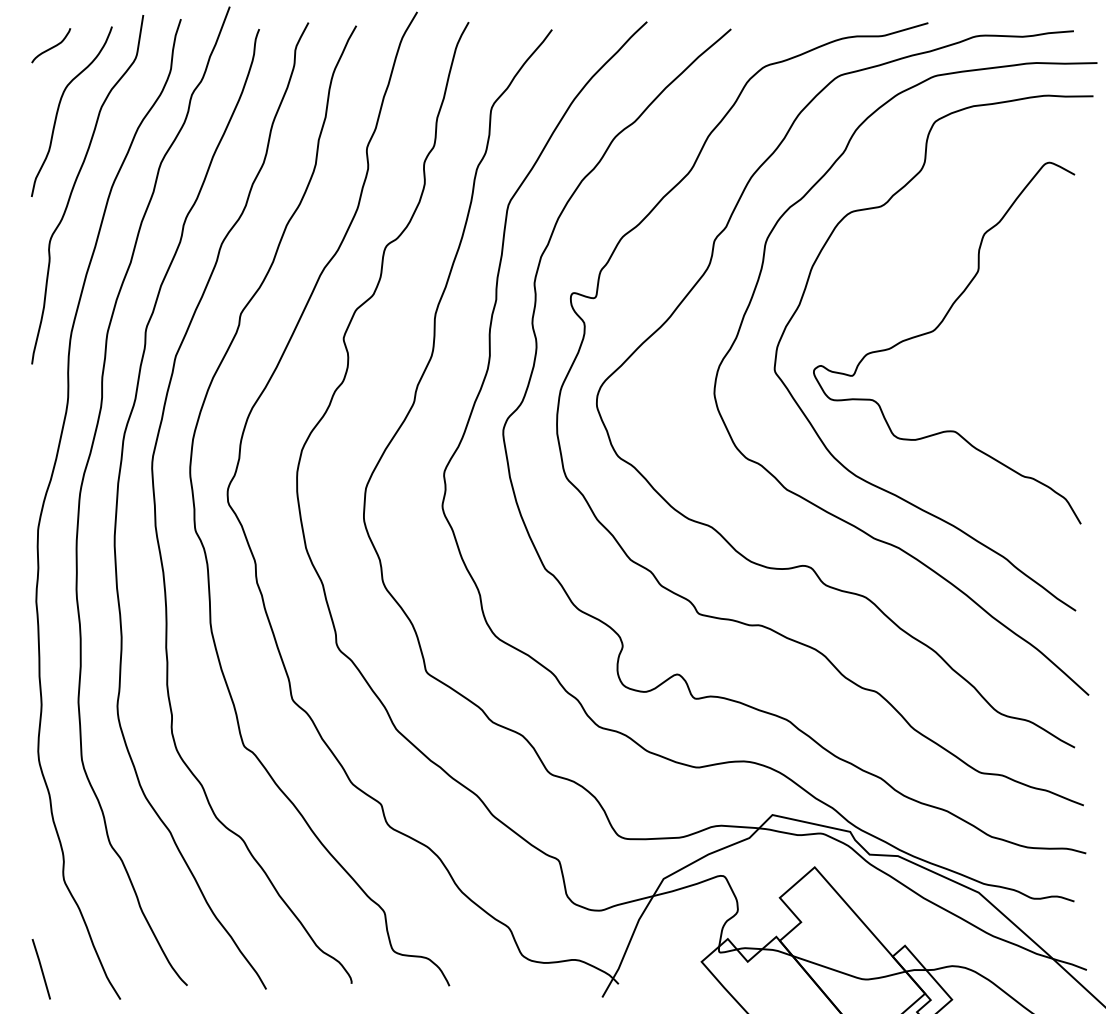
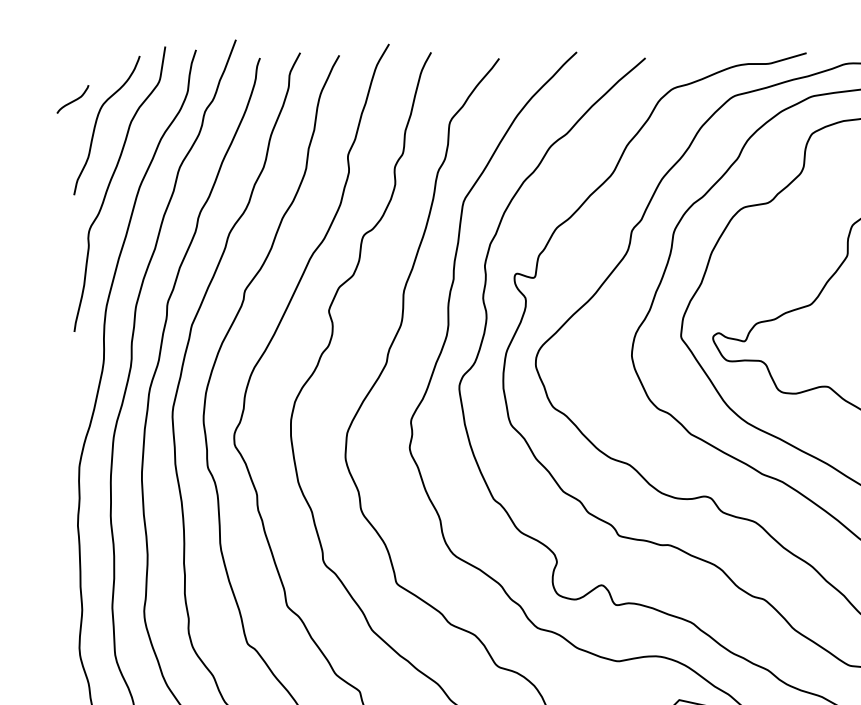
curve: (52, 46) -> (73, 100), moved

